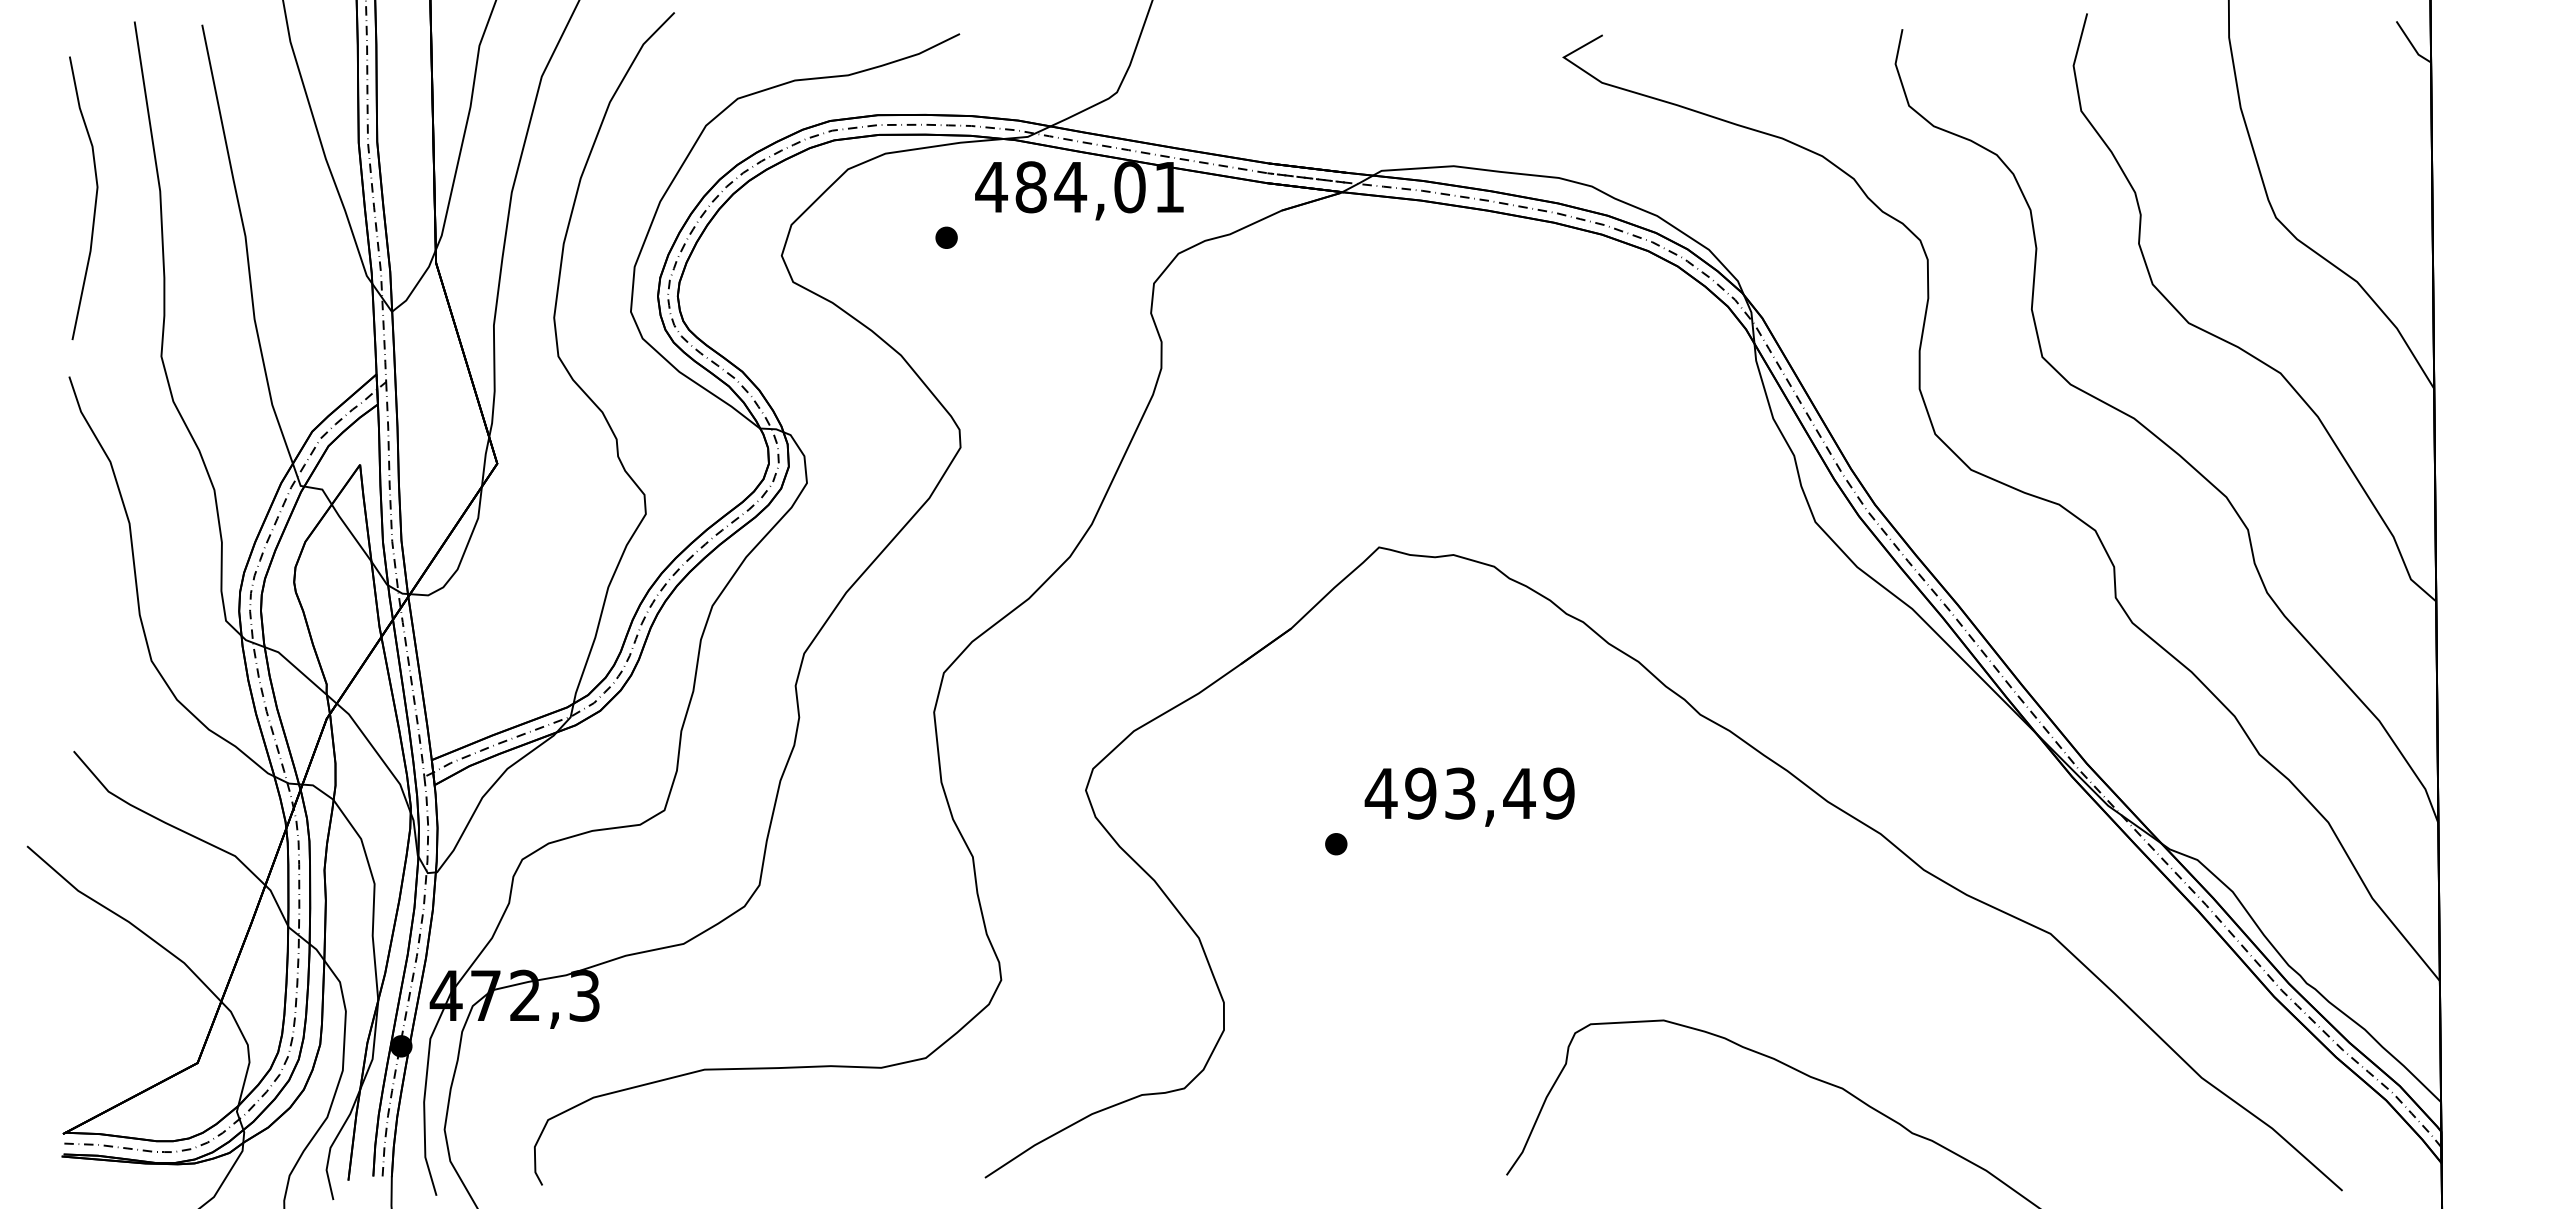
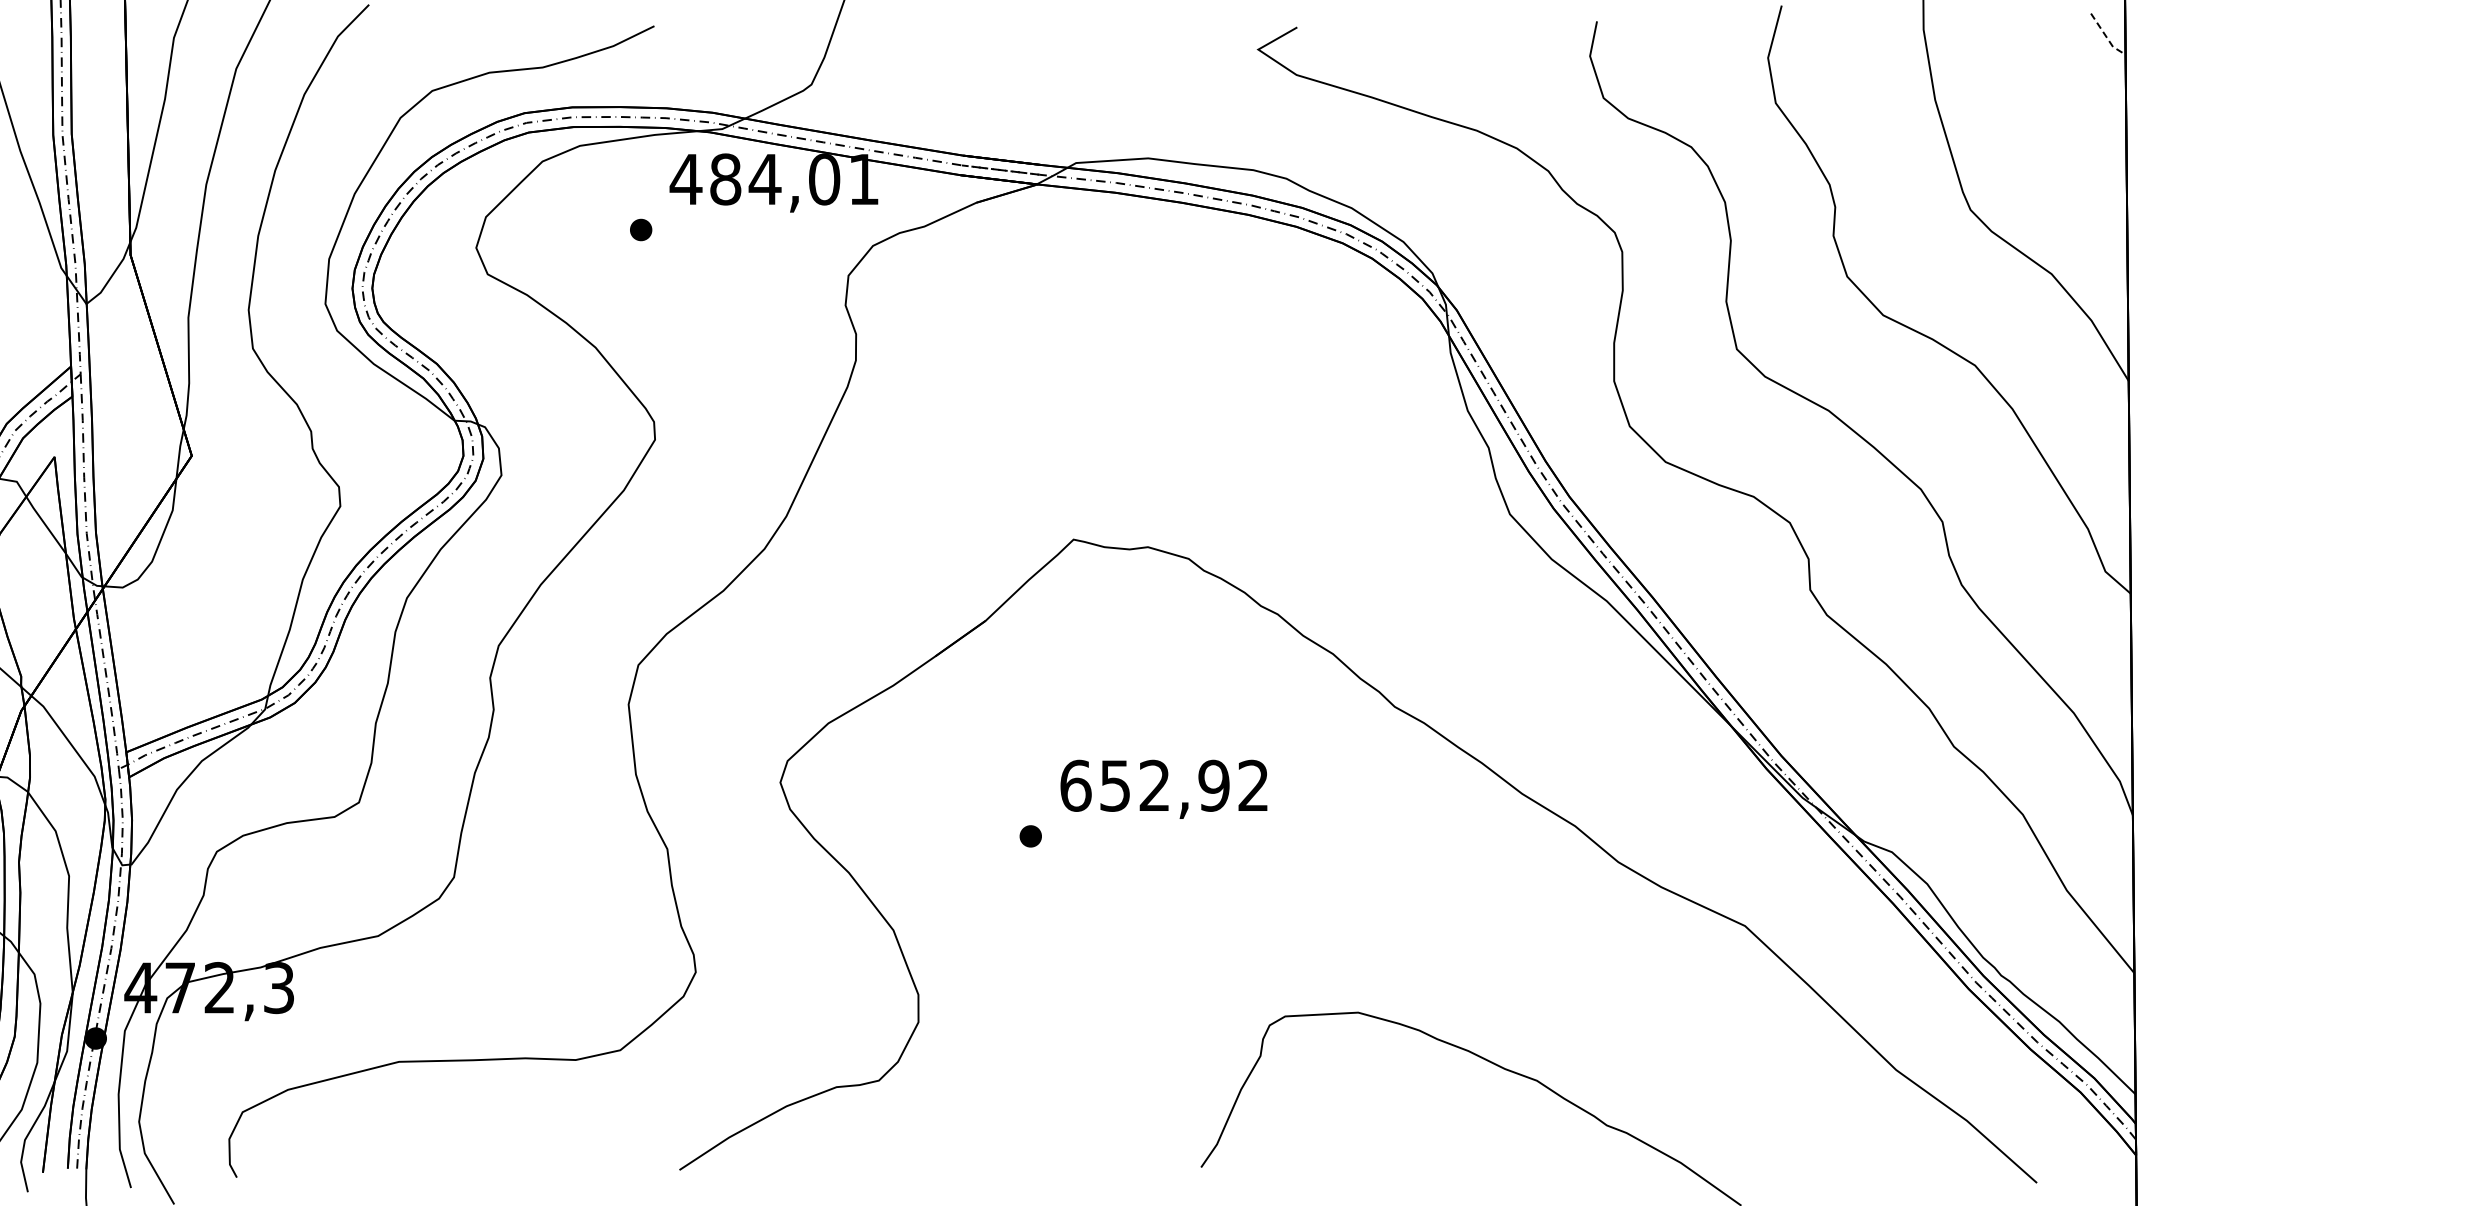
line: (2411, 44) -> (2106, 36), solid -> dashed
text: (1469, 793) -> (1164, 785), 493,49 -> 652,92

